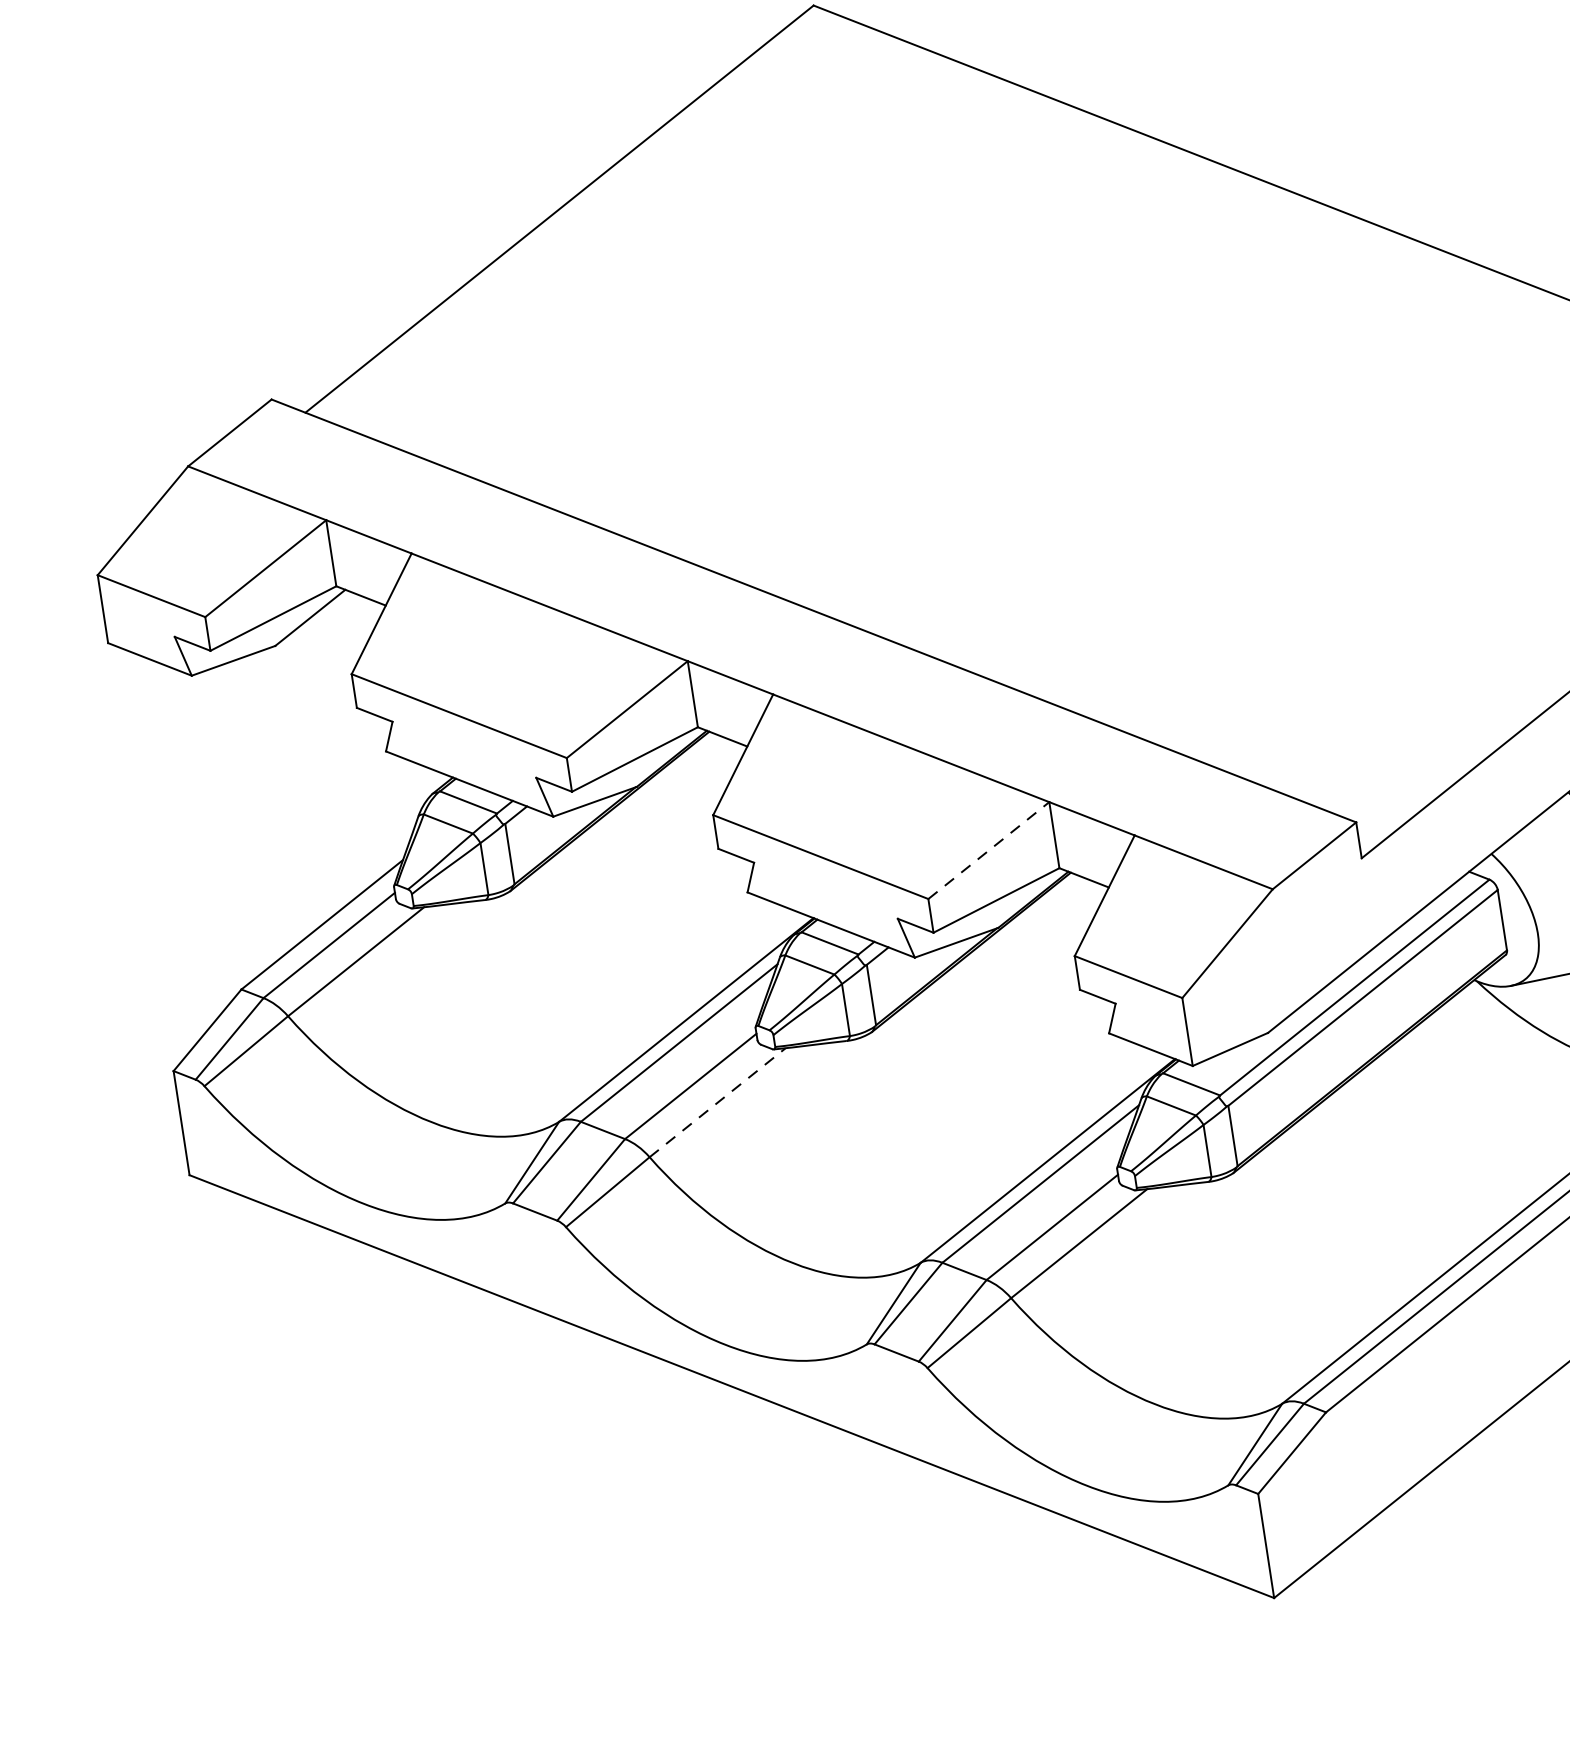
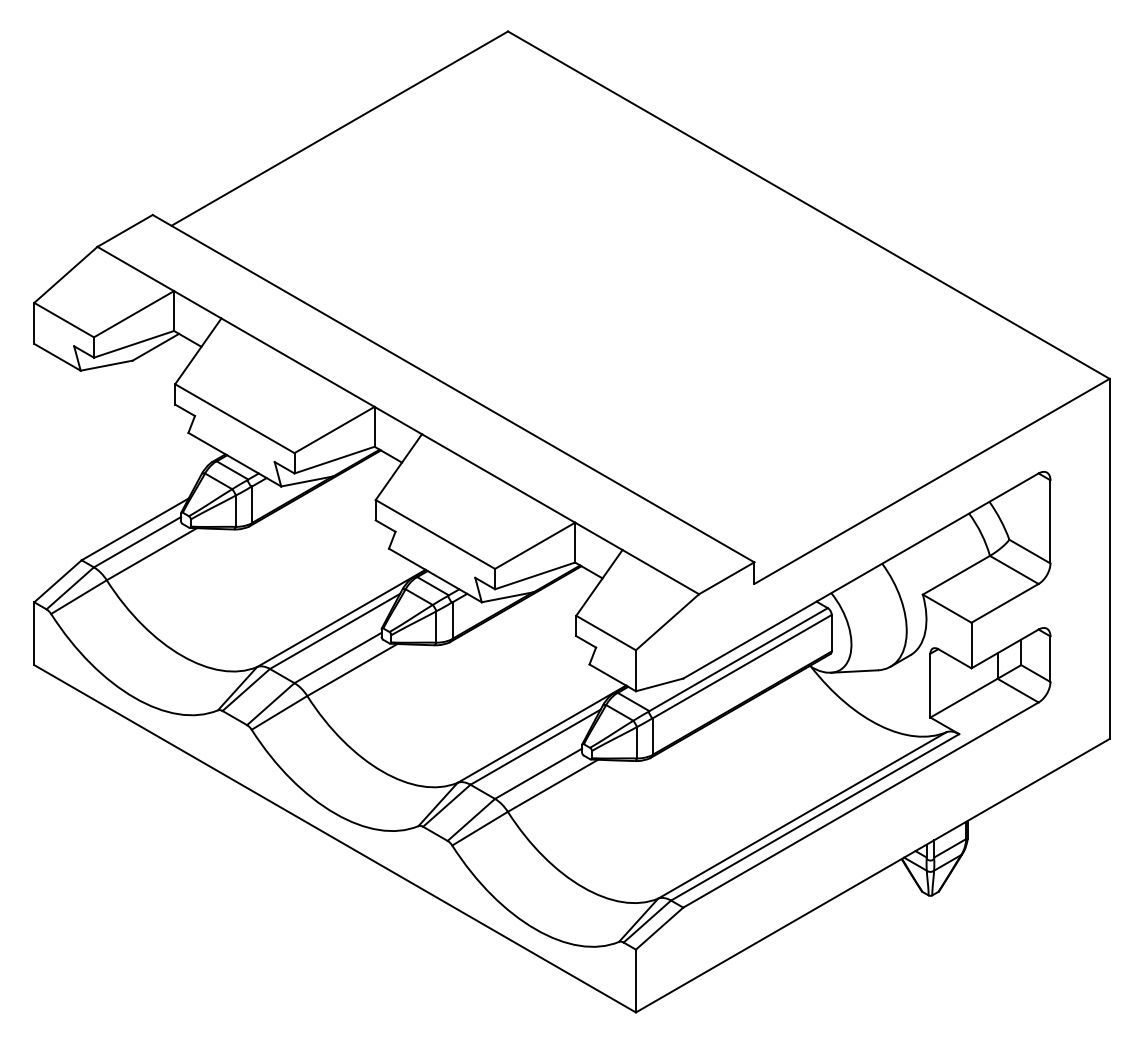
line: (989, 849) -> (535, 545), dashed -> solid
line: (717, 1101) -> (352, 669), dashed -> solid

